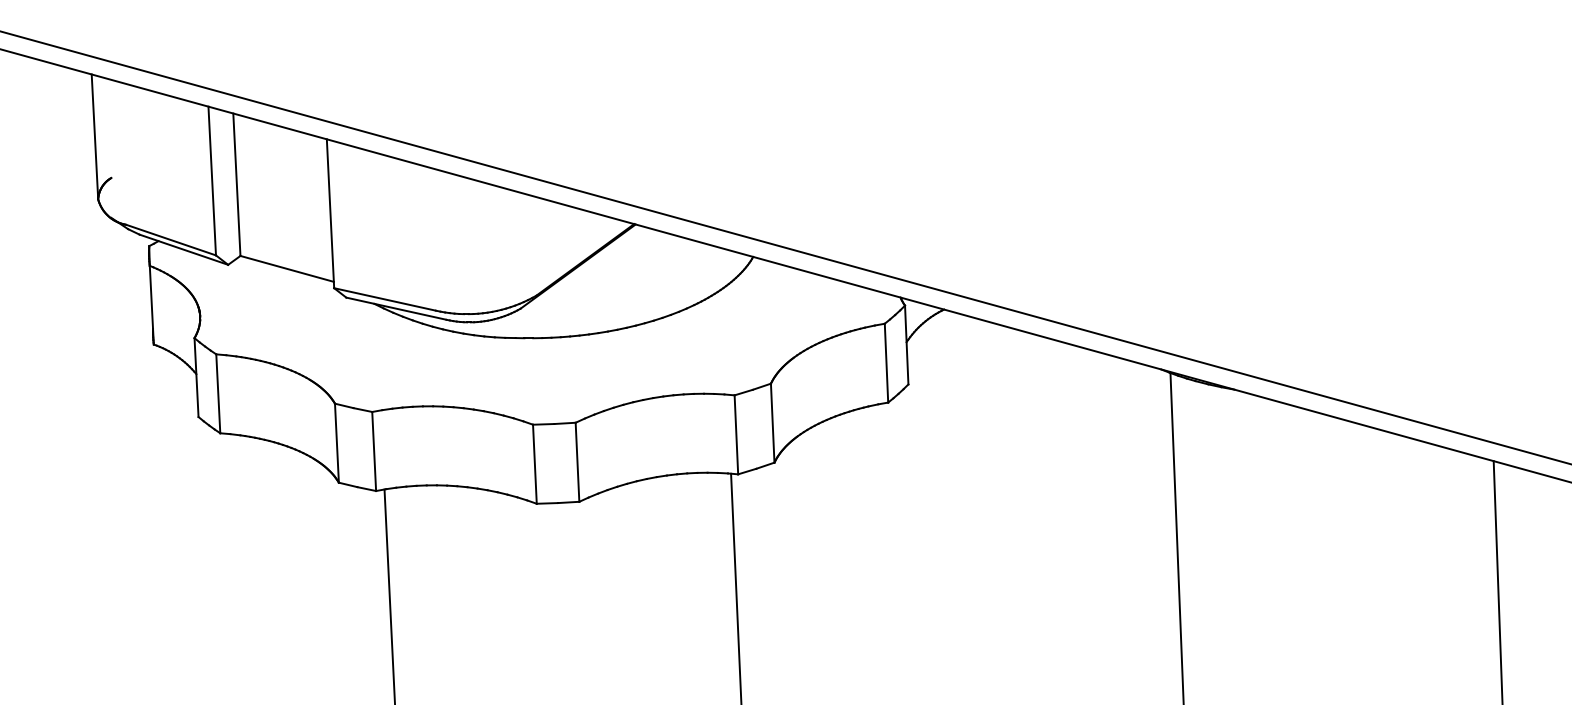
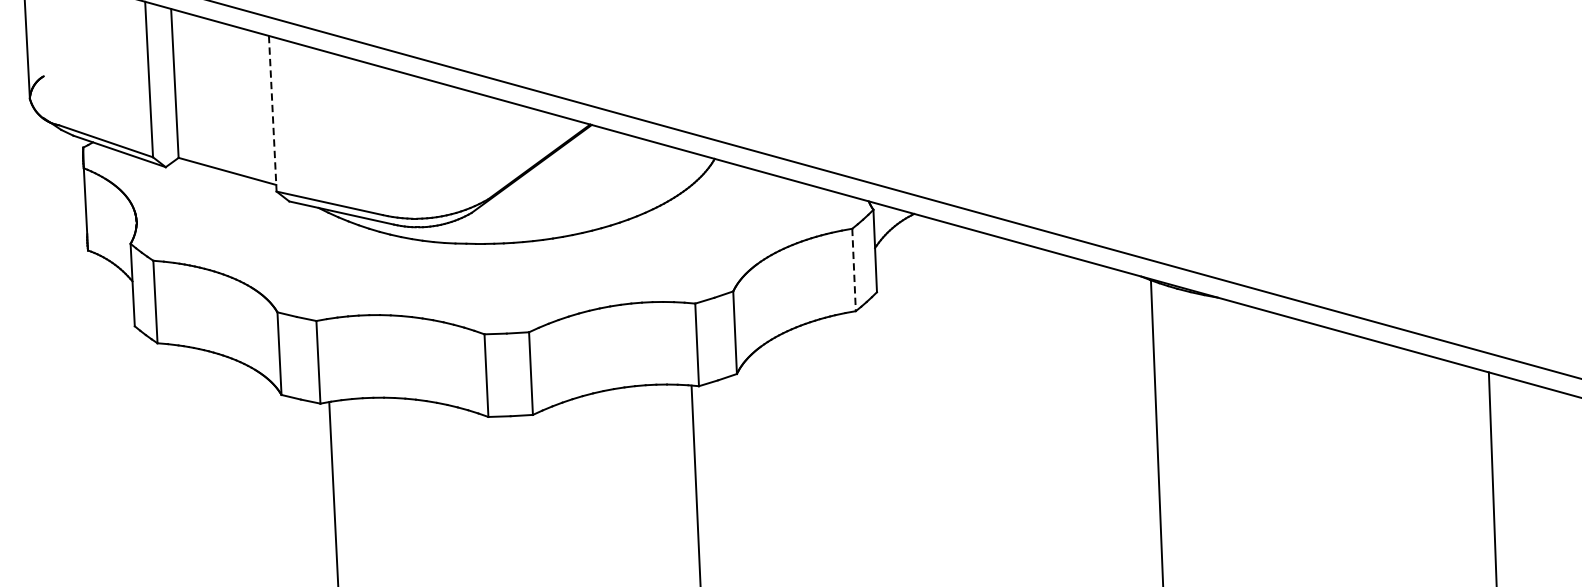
line: (330, 213) -> (272, 113), solid -> dashed
line: (886, 363) -> (854, 270), solid -> dashed

